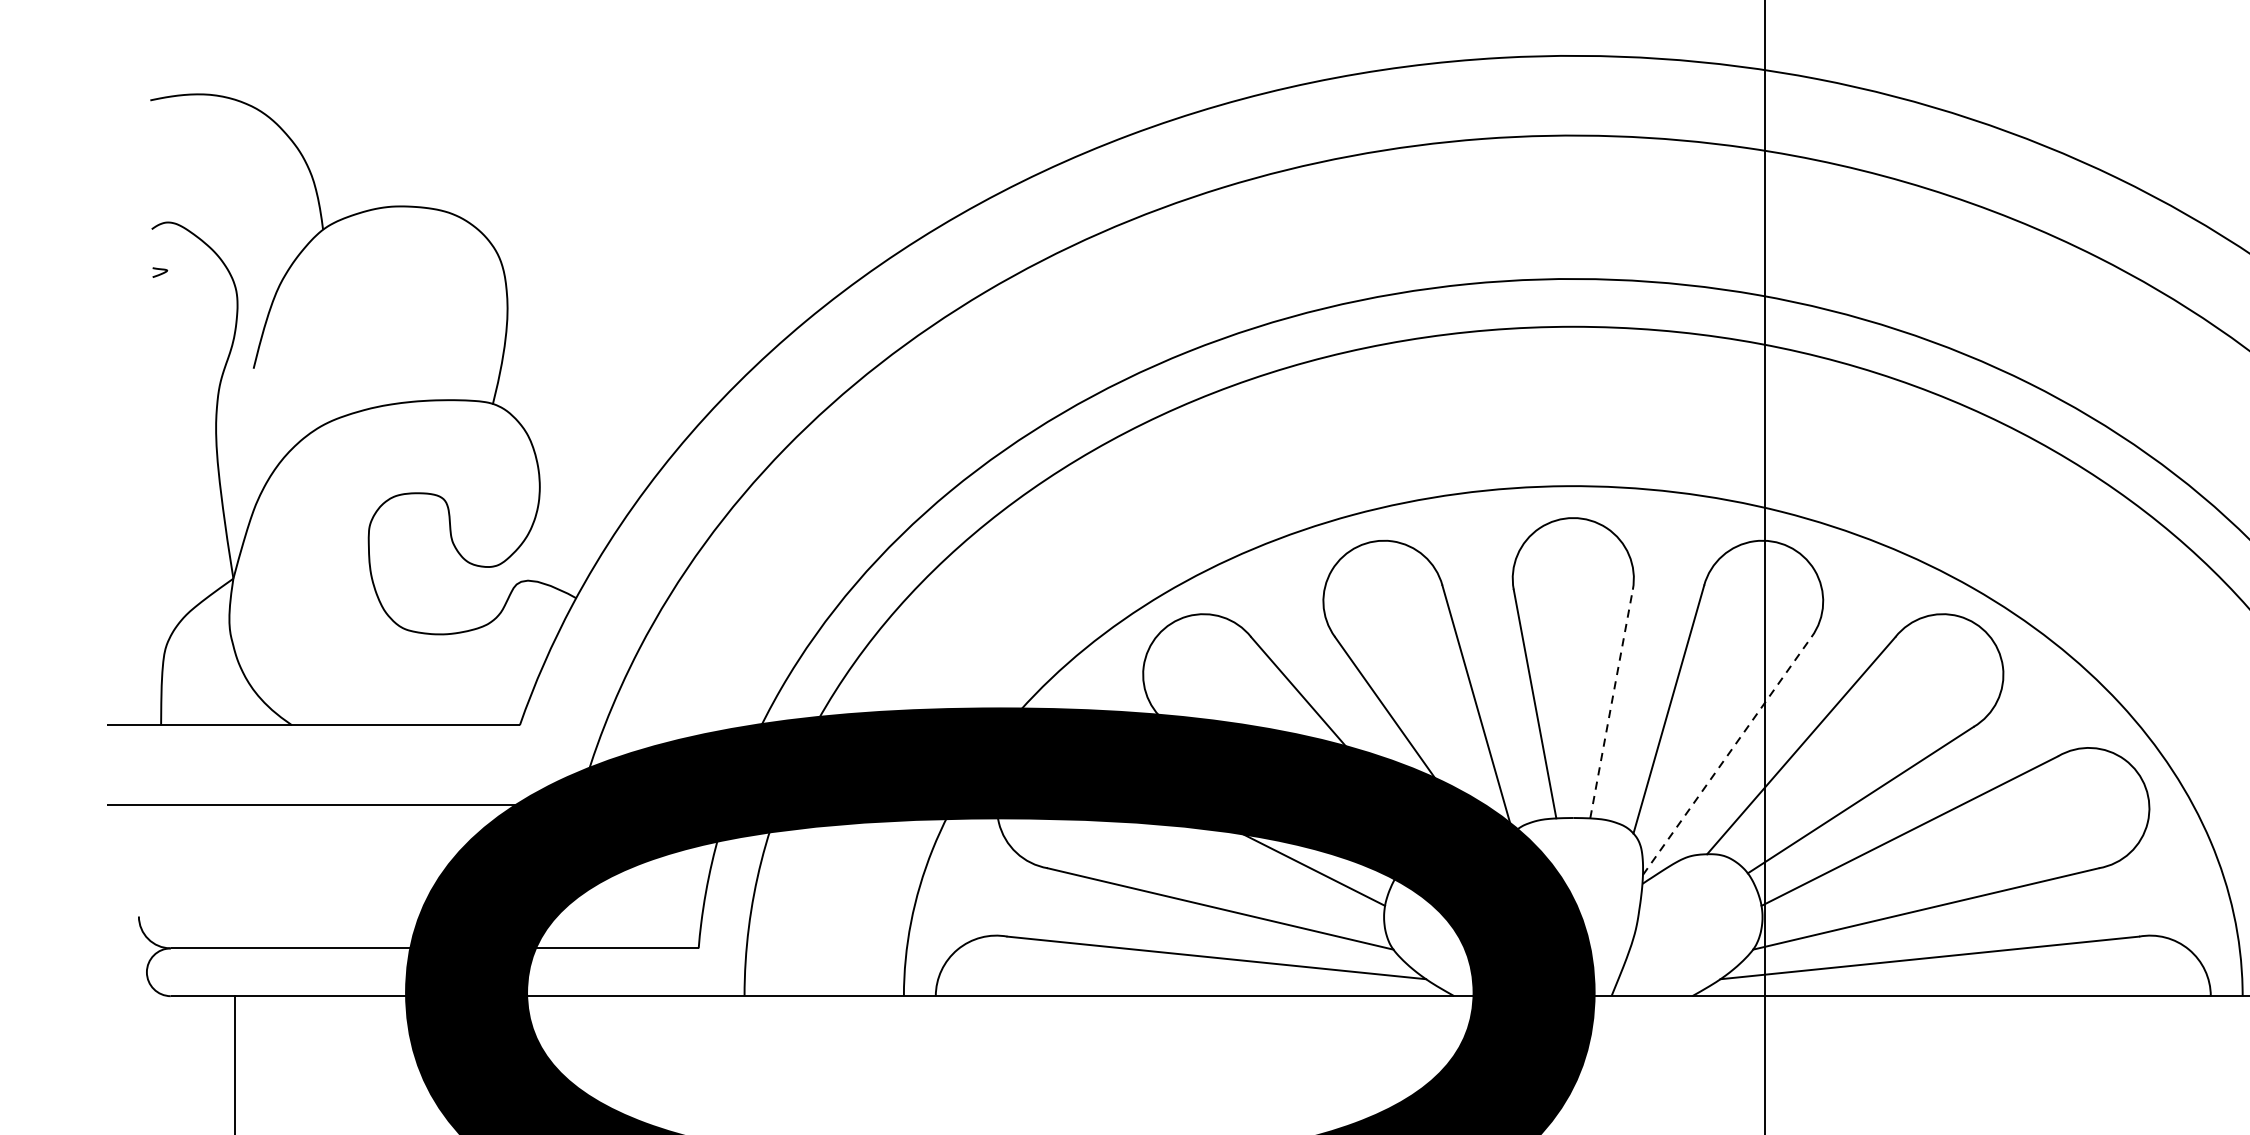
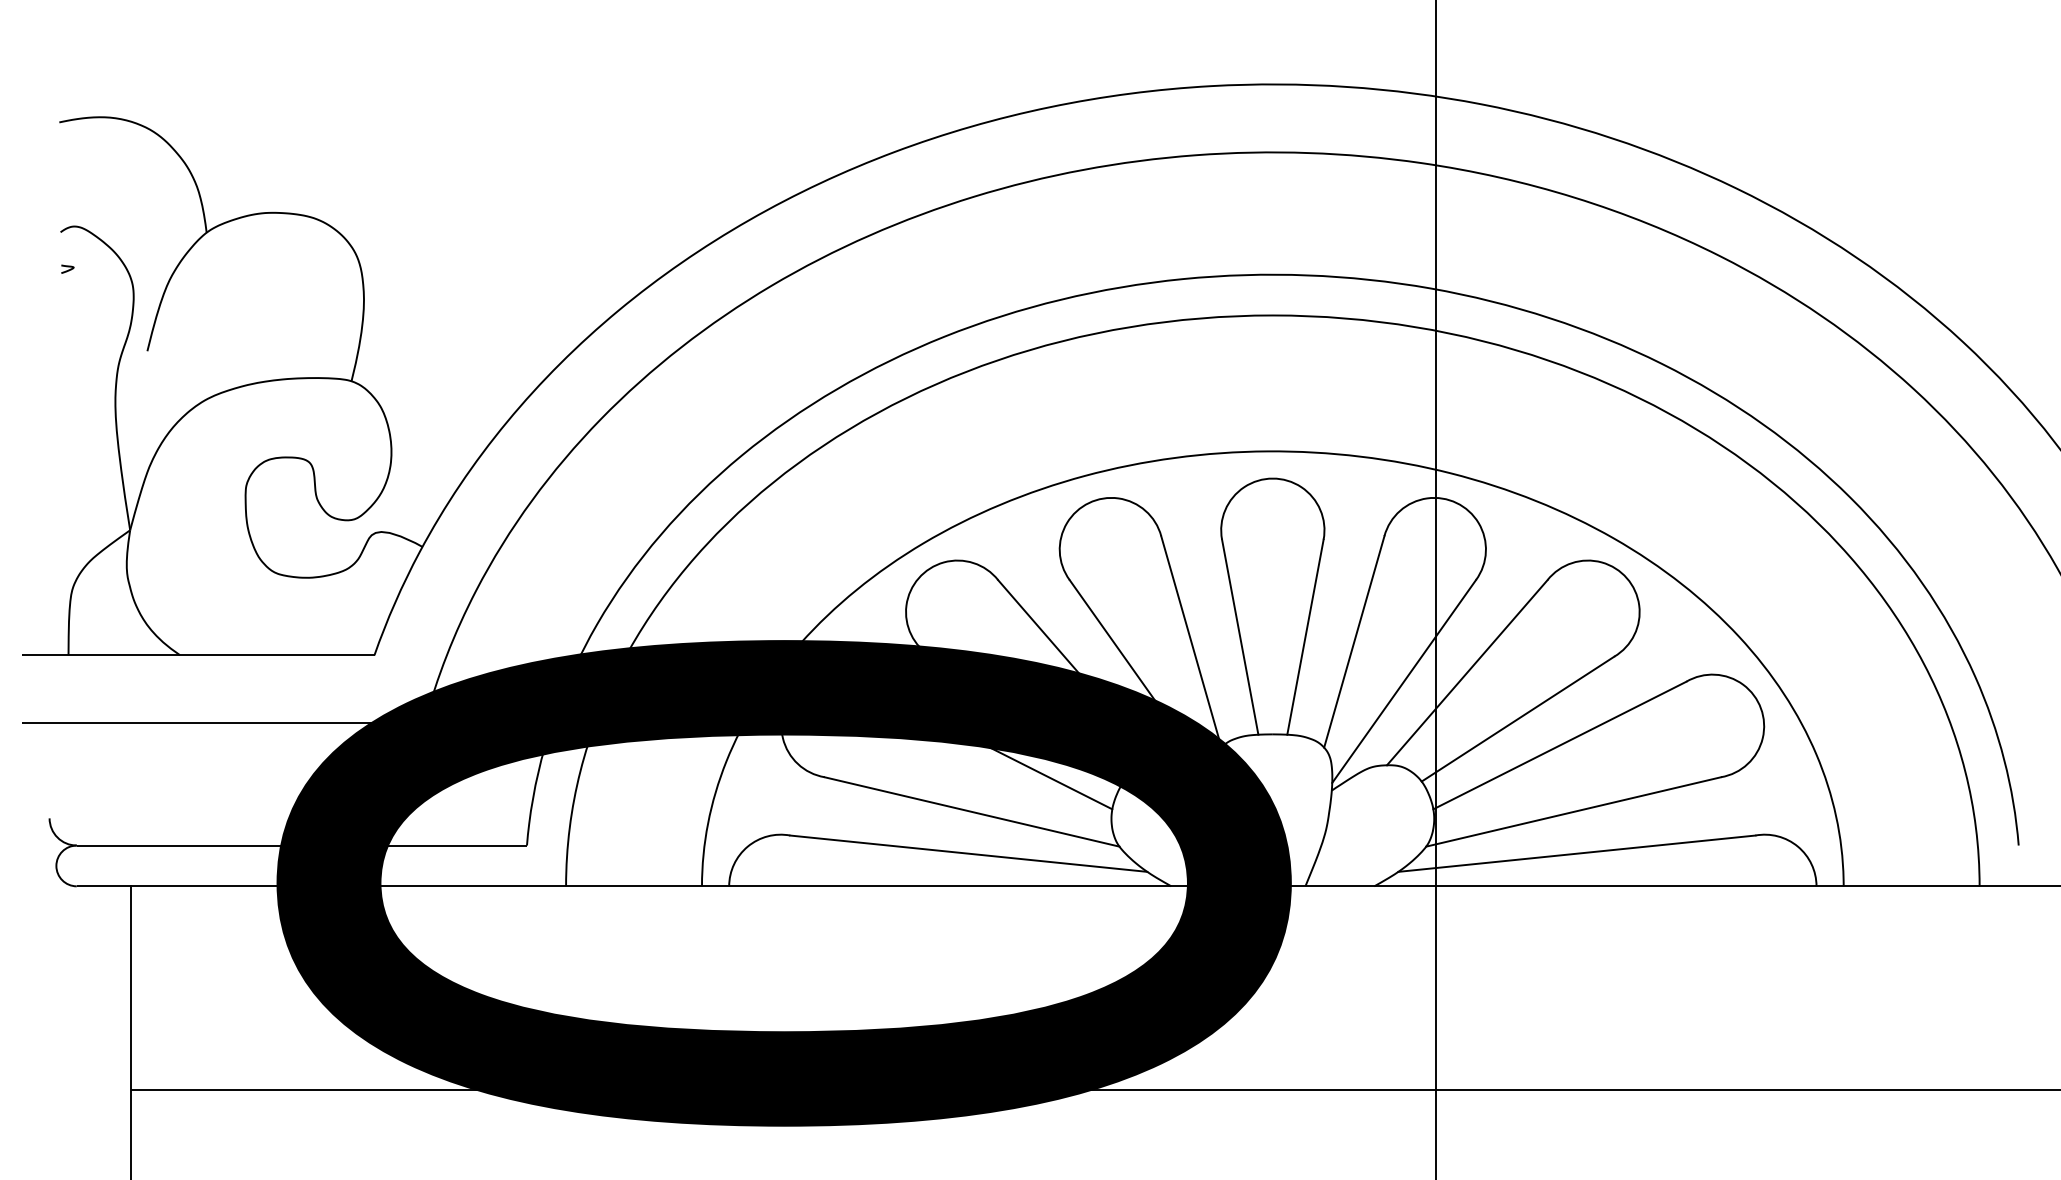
line: (1611, 703) -> (1305, 636), dashed -> solid
line: (1727, 755) -> (1404, 681), dashed -> solid

